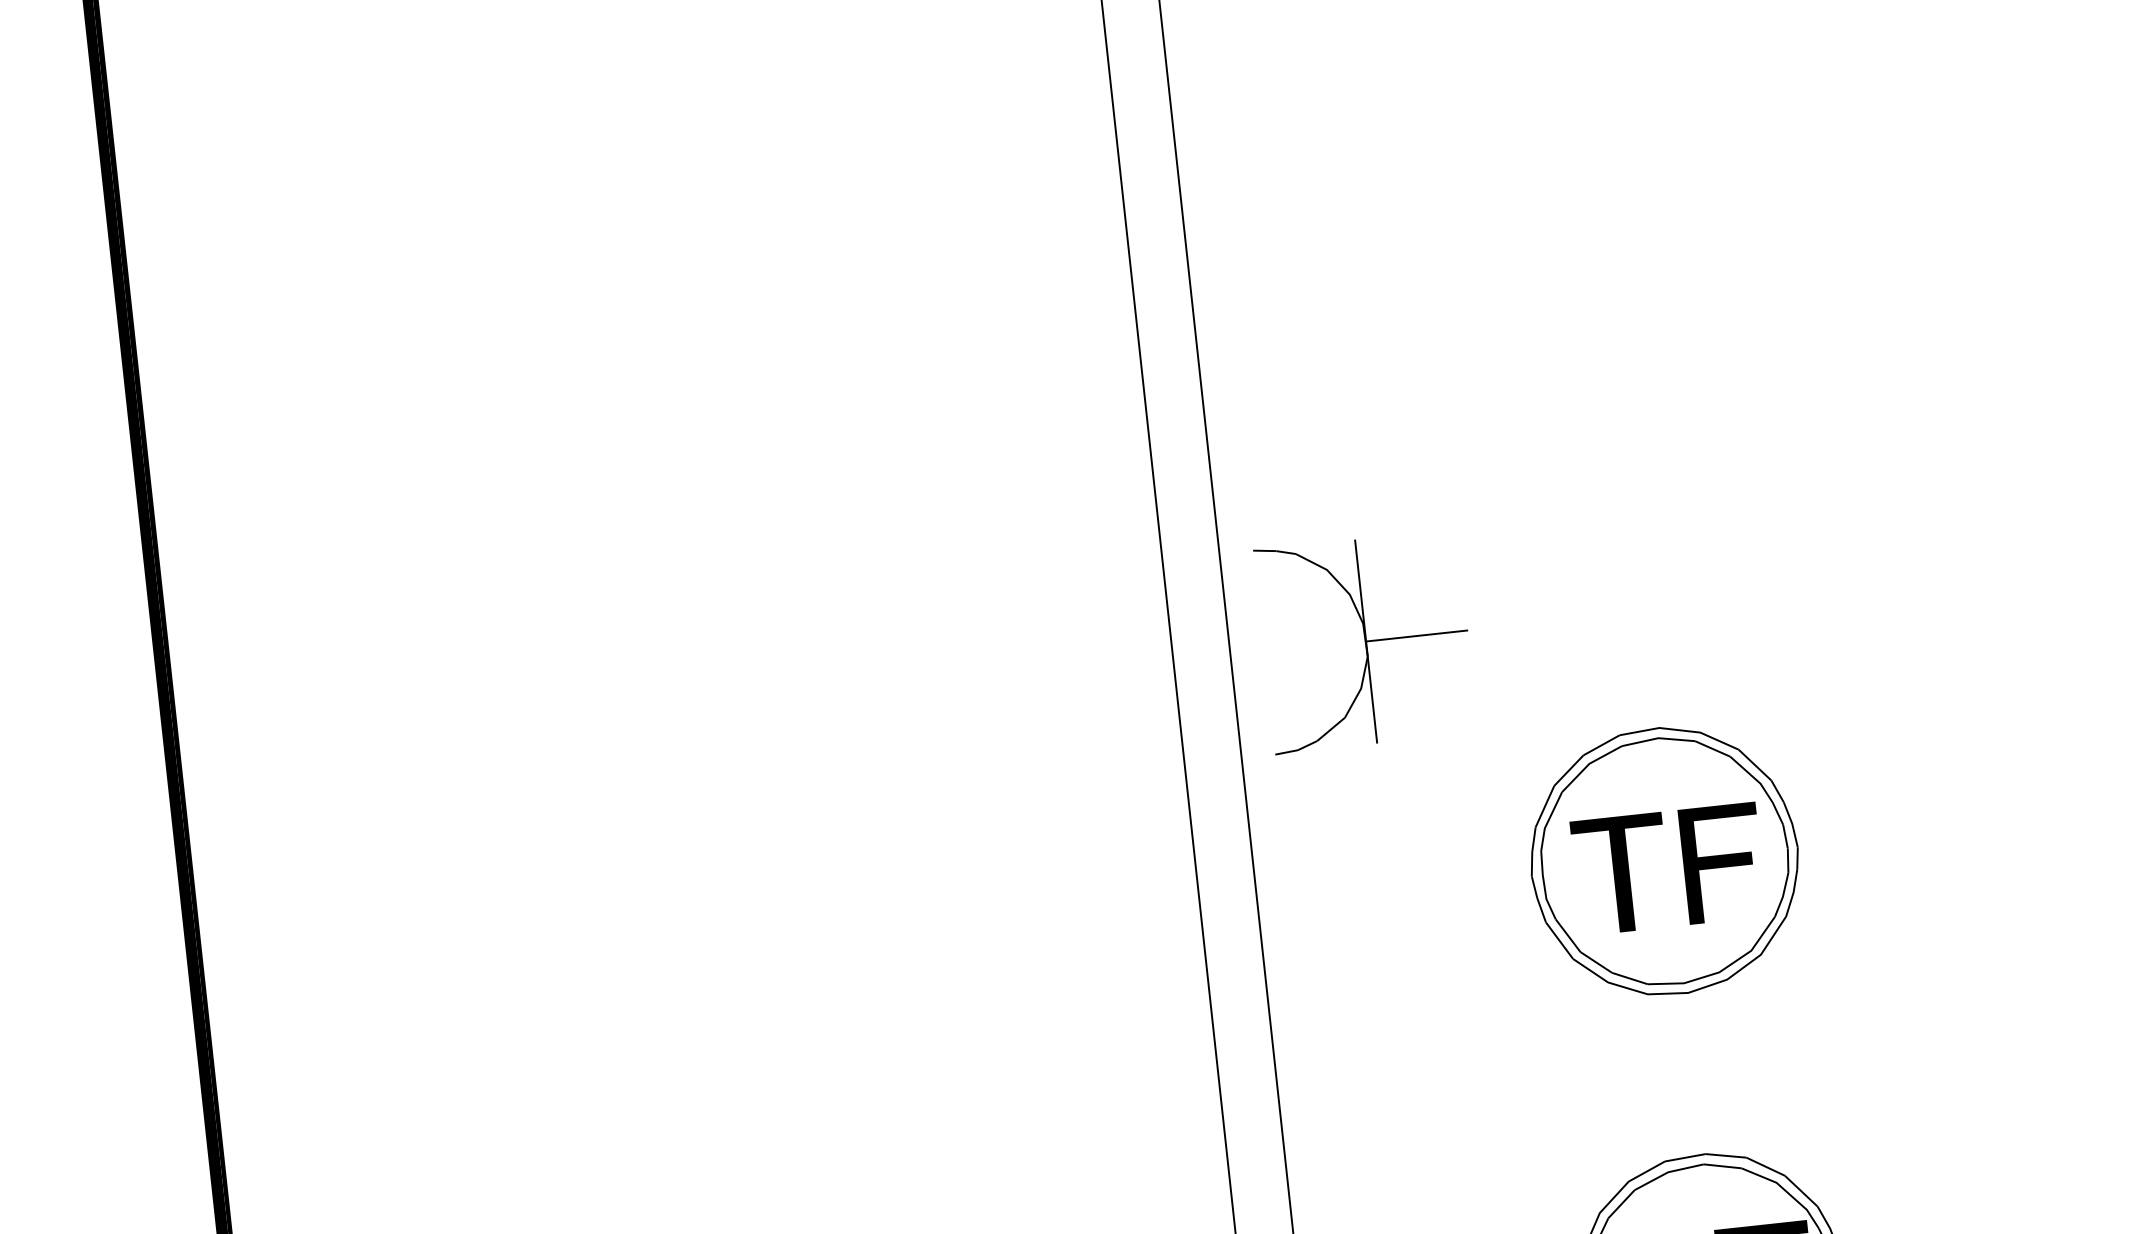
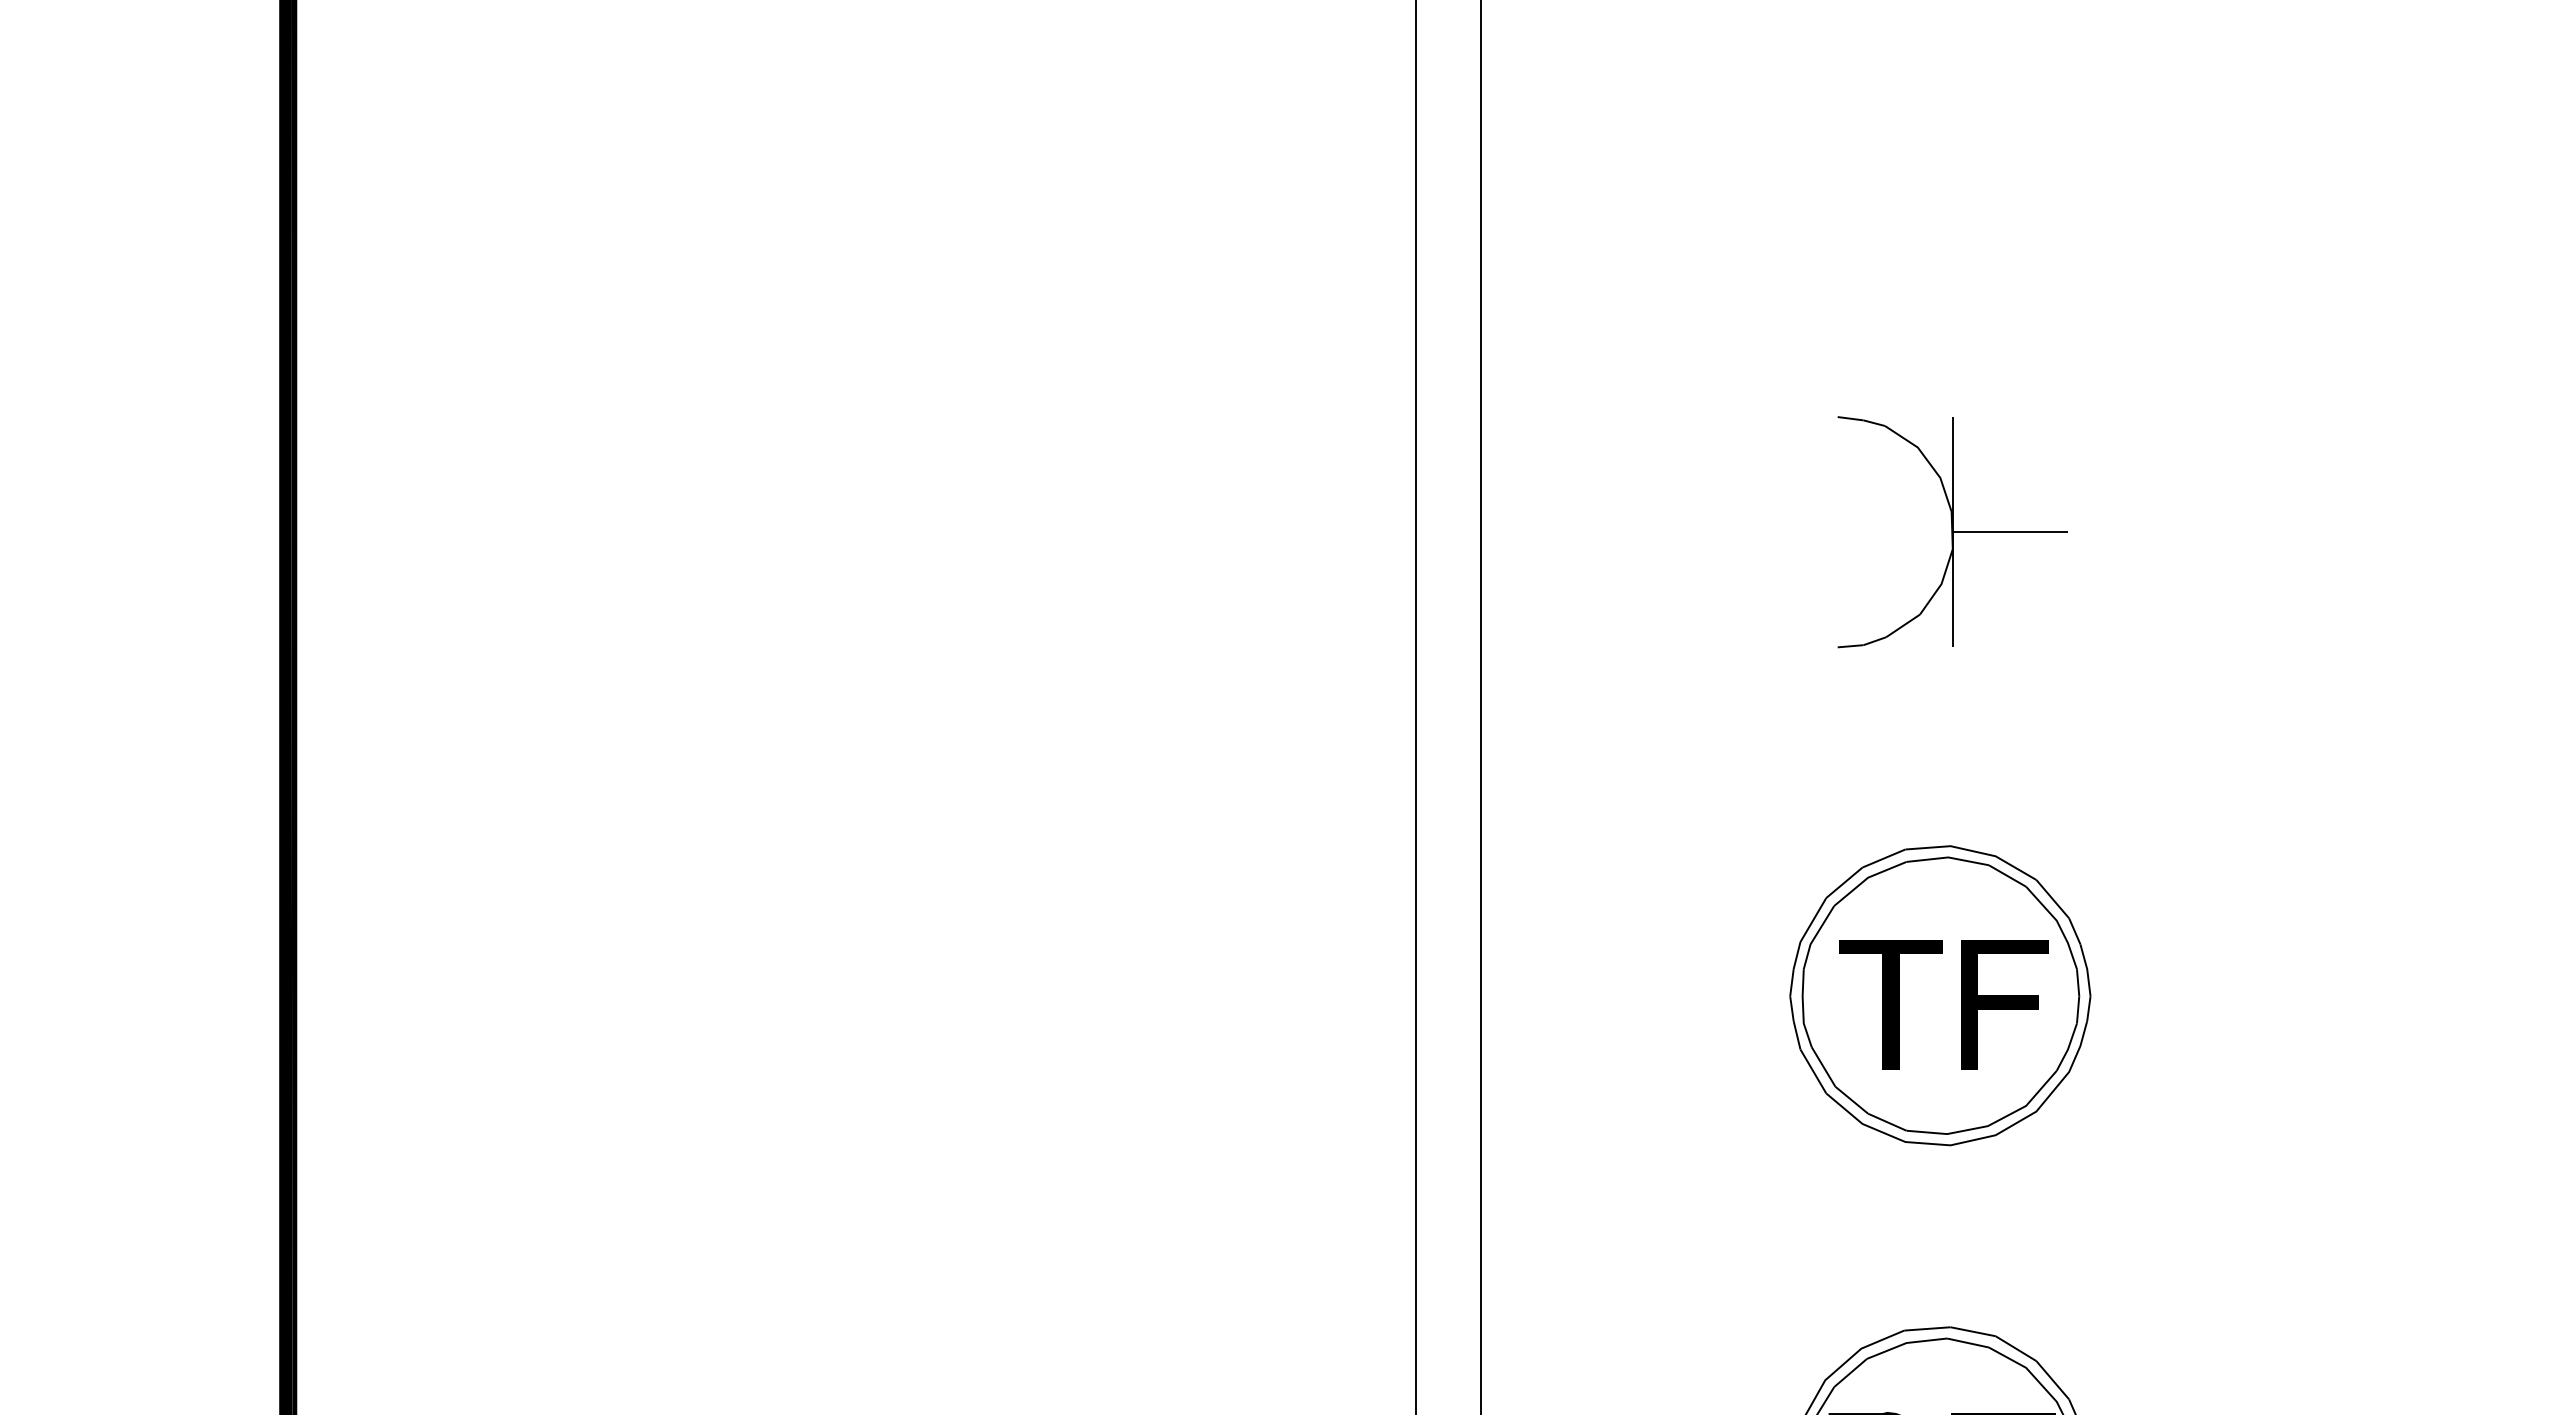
part: (1365, 641) -> (1952, 532), moved

